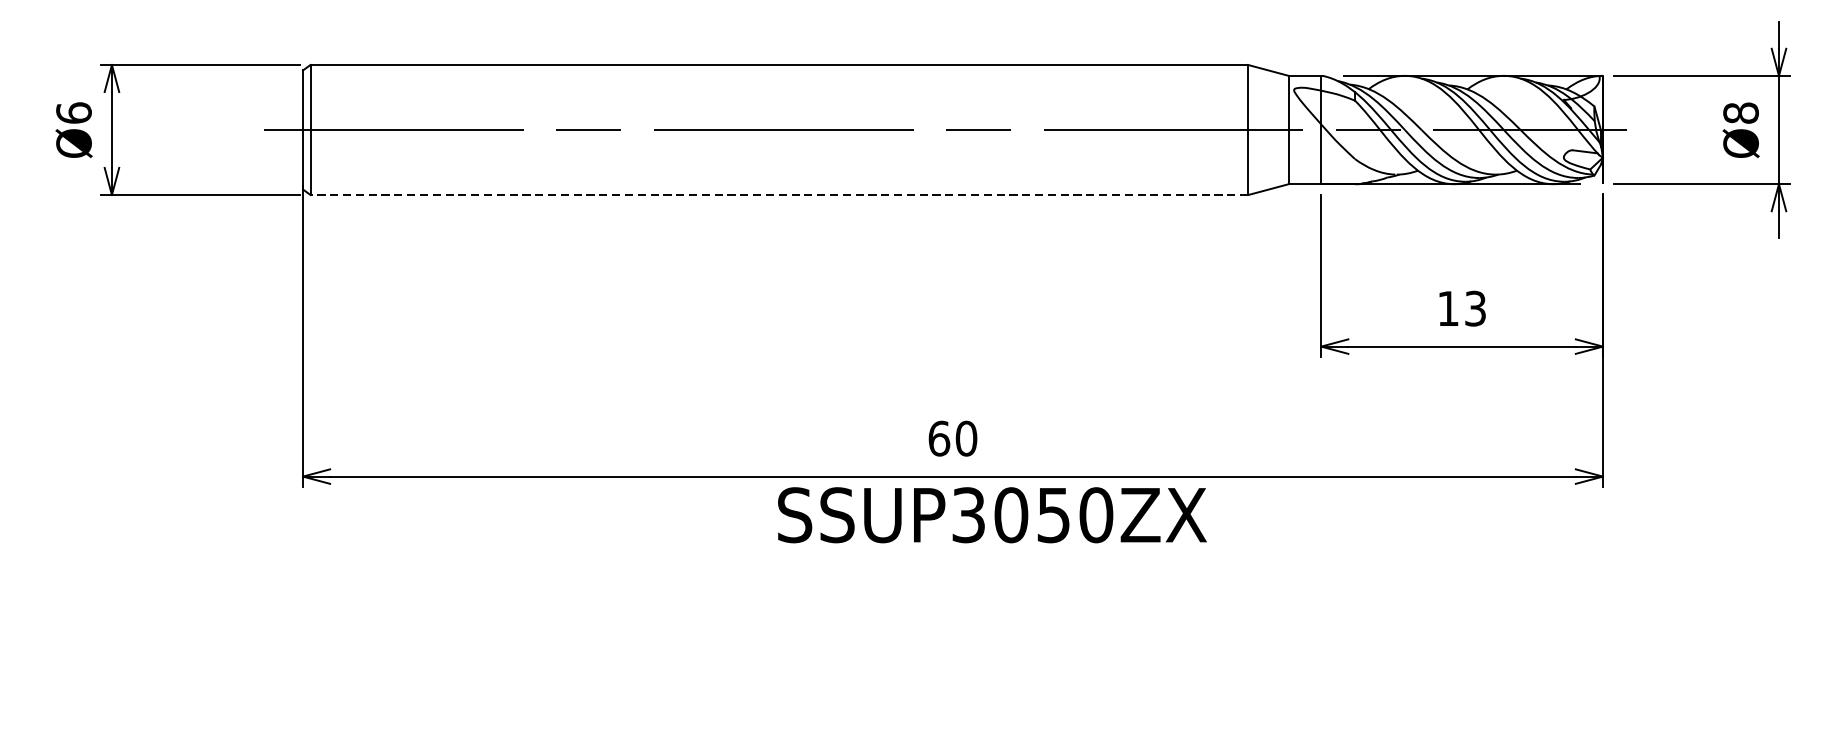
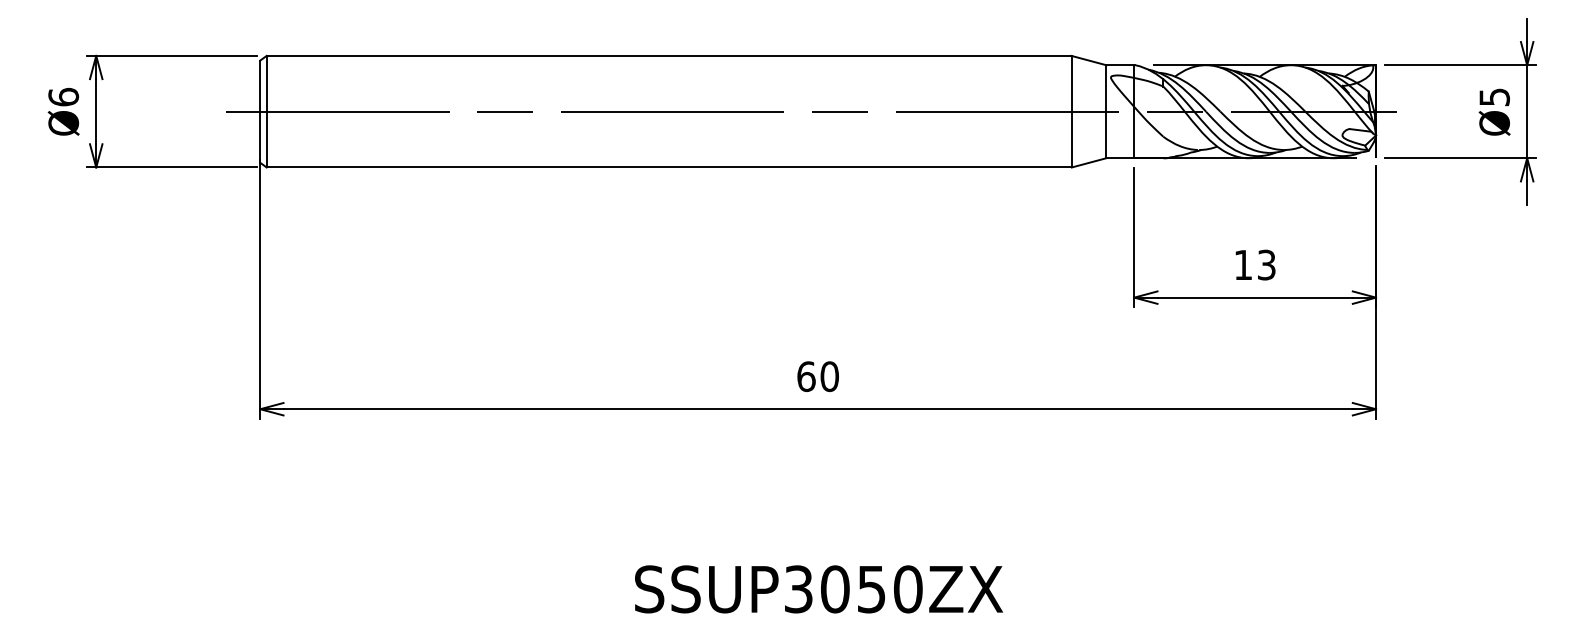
text: (1740, 113) -> (1494, 97), Ø8 -> Ø5
line: (778, 194) -> (668, 167), dashed -> solid
text: (992, 515) -> (819, 589), moved

